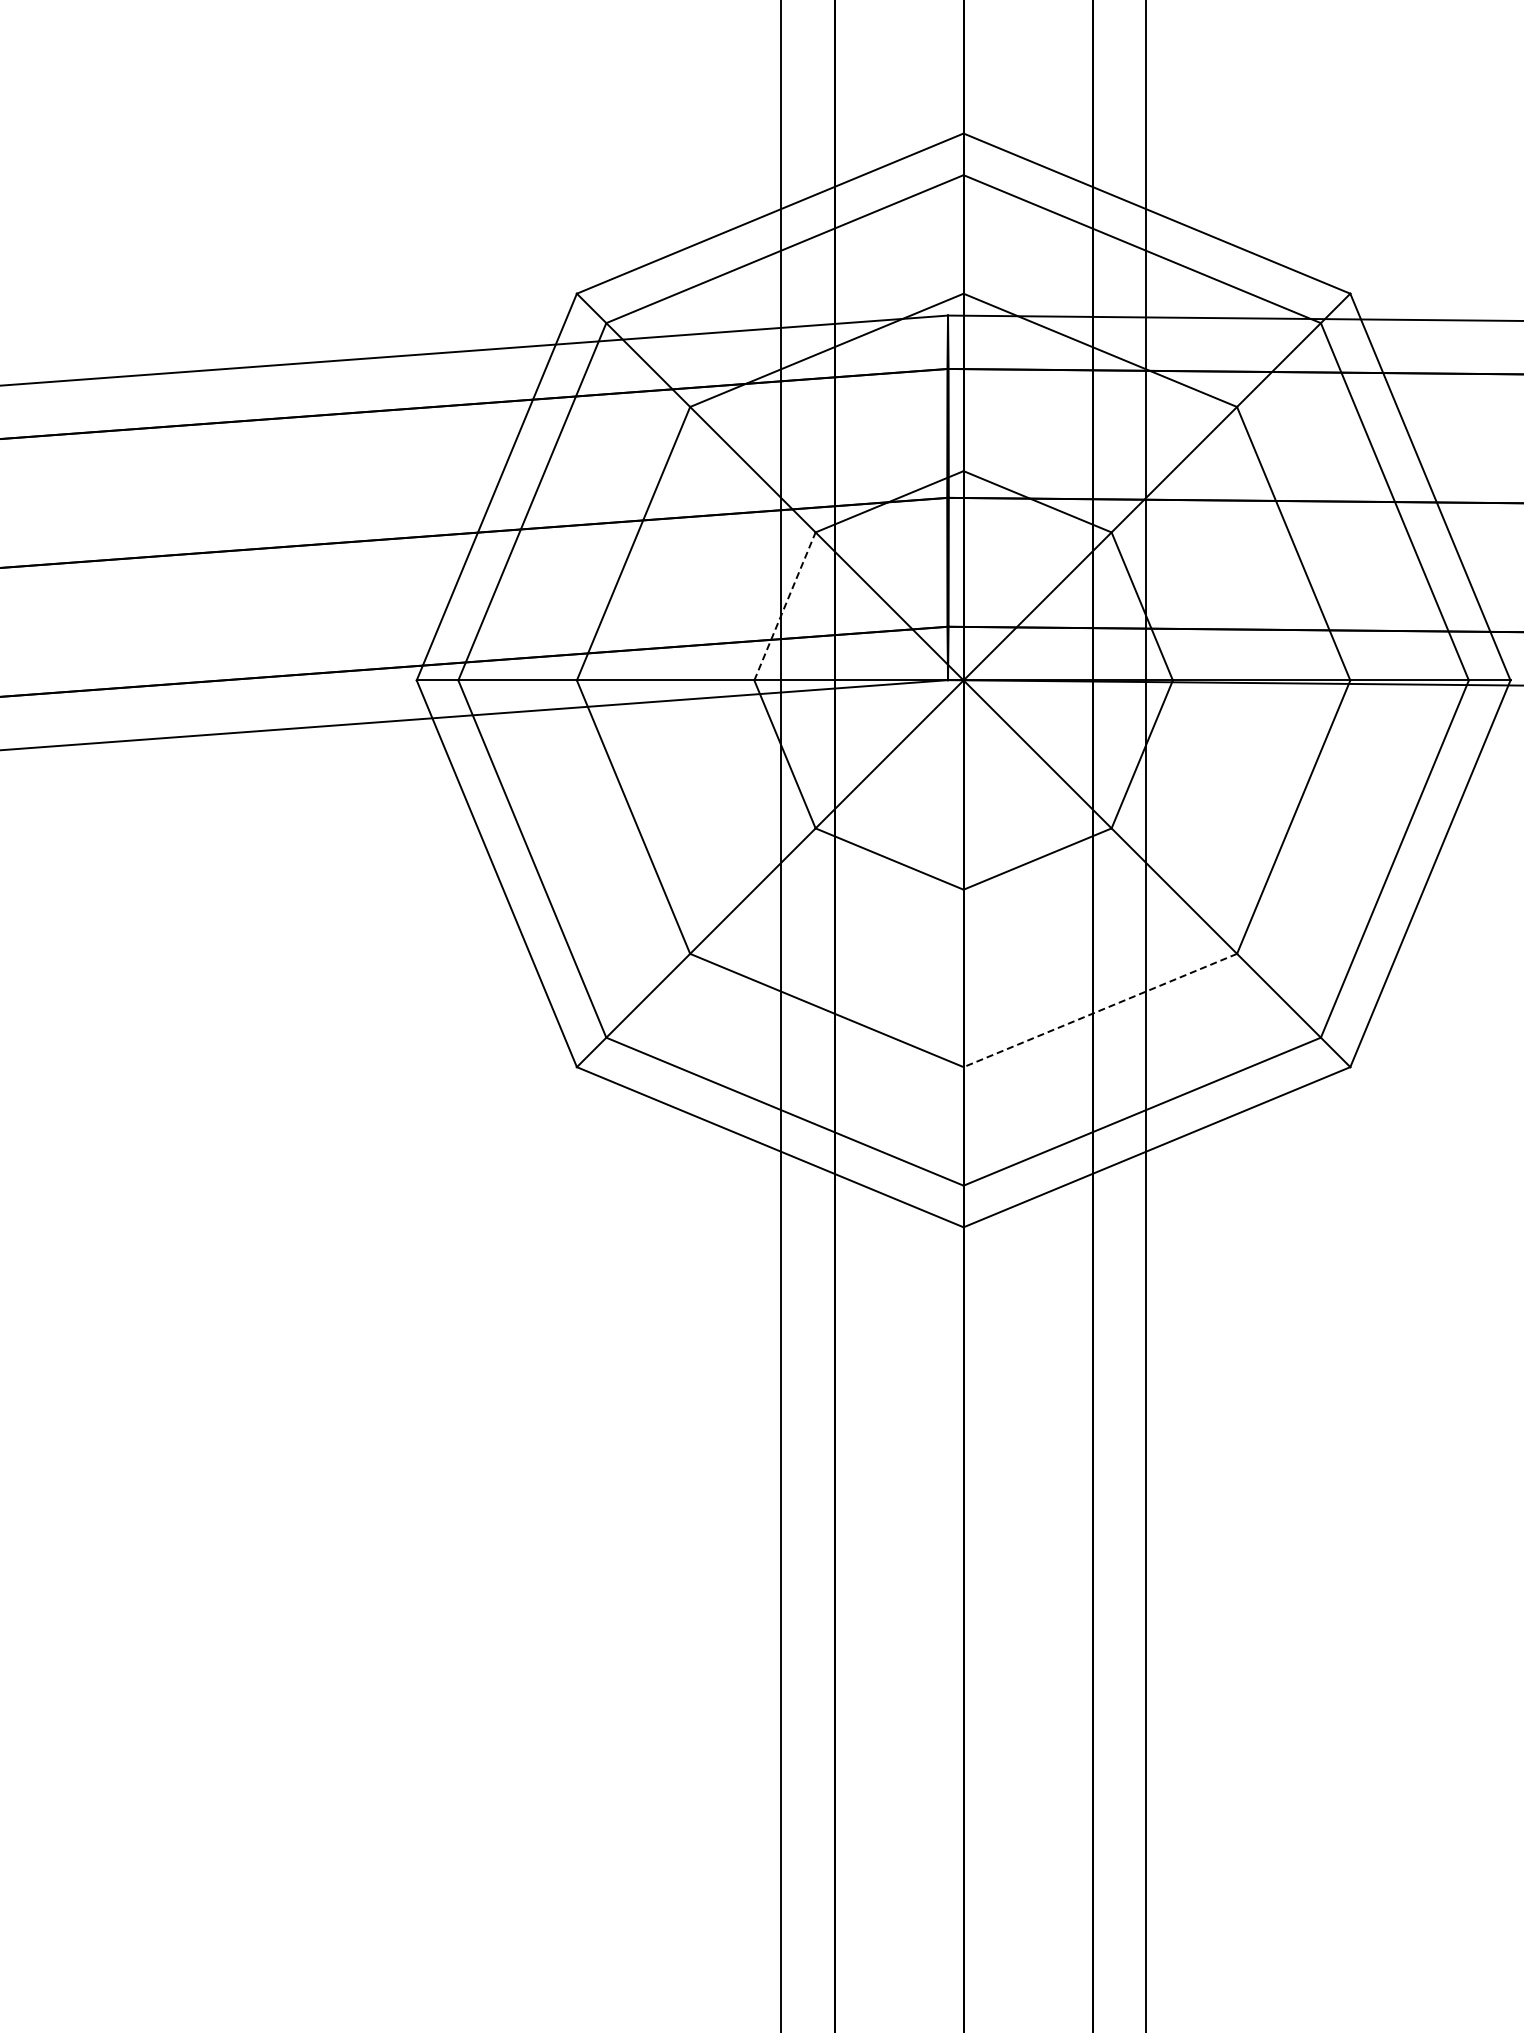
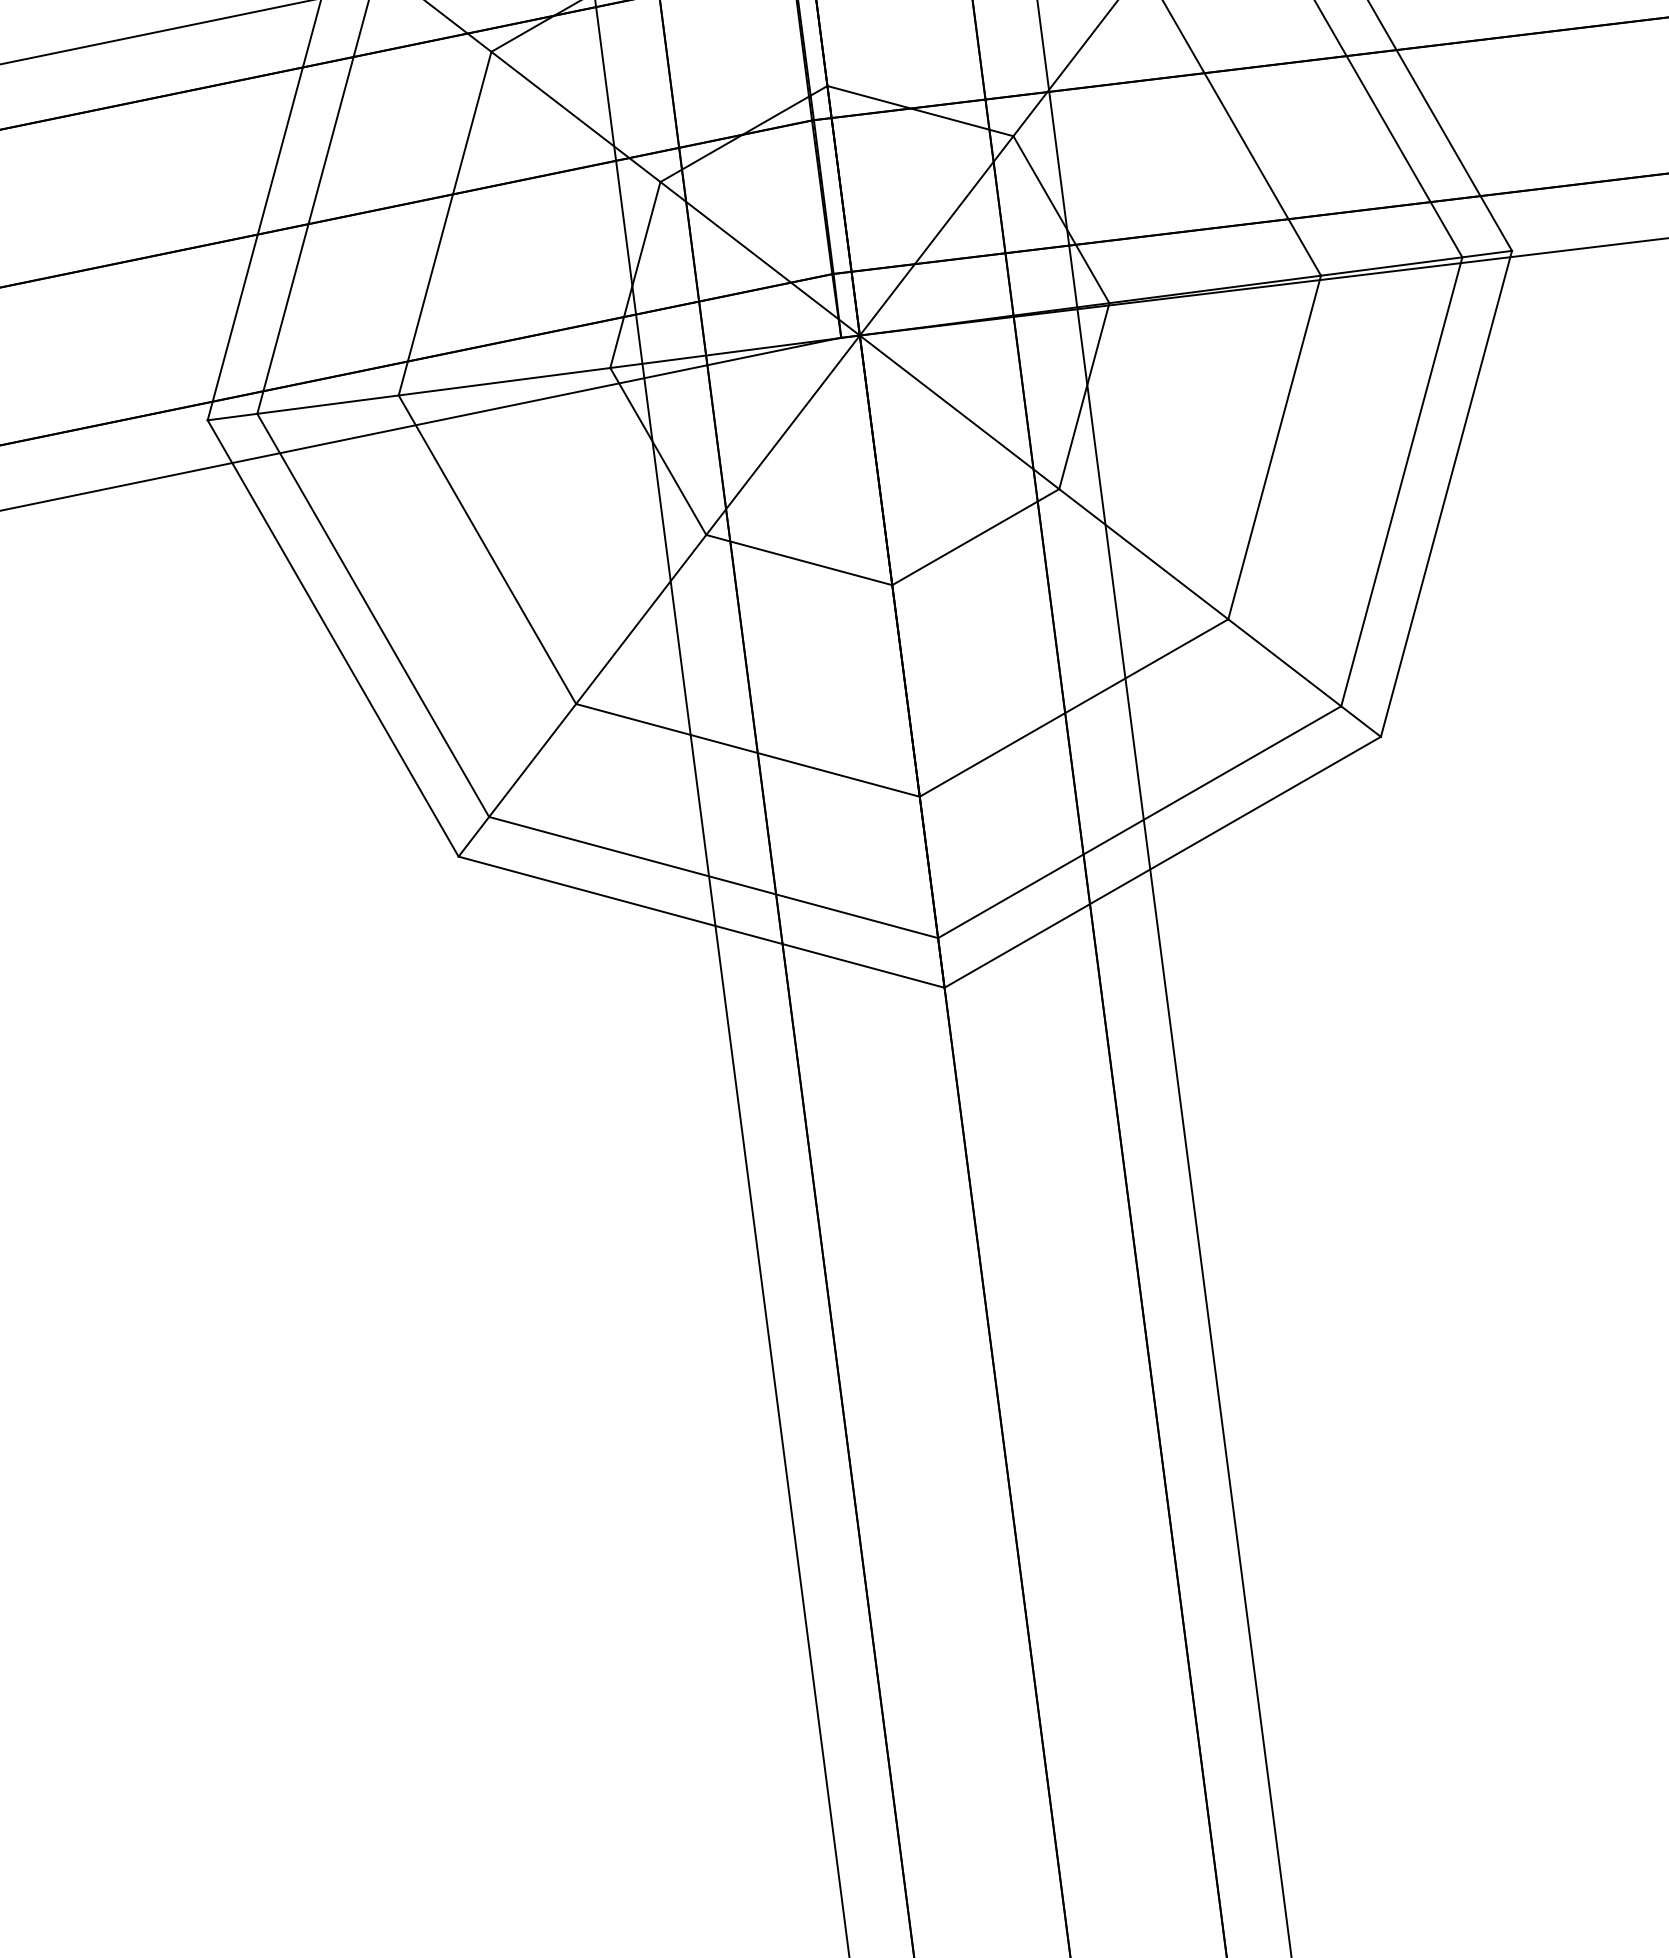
line: (785, 605) -> (635, 273), dashed -> solid
line: (1100, 1010) -> (1074, 708), dashed -> solid

